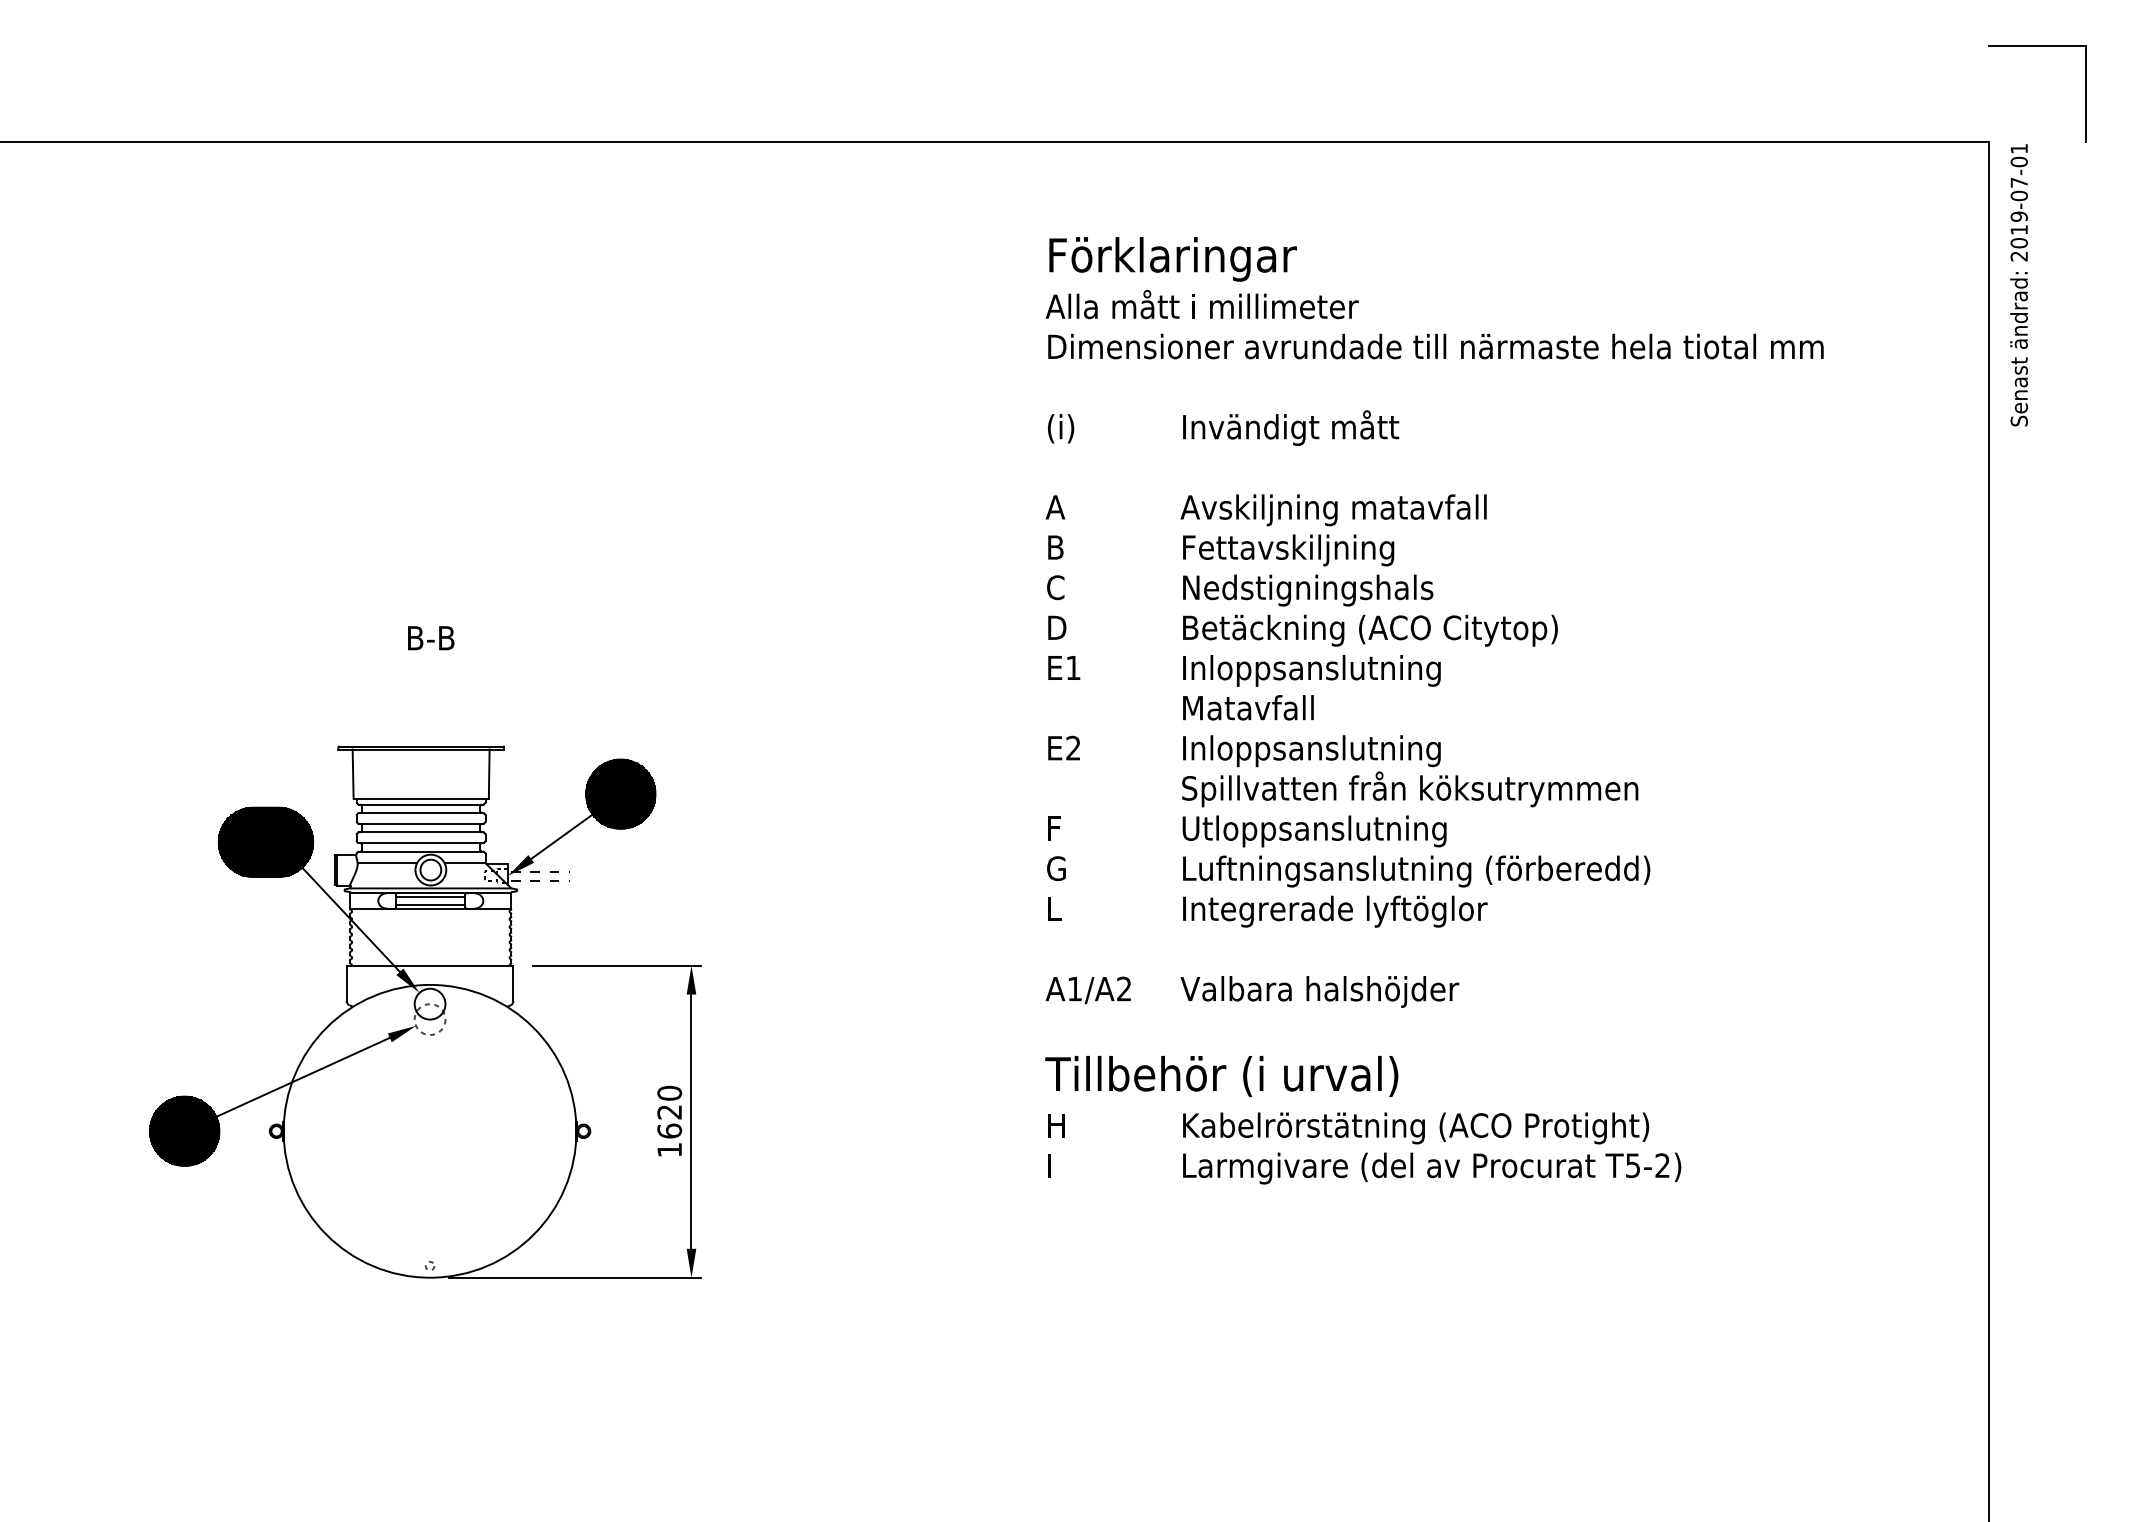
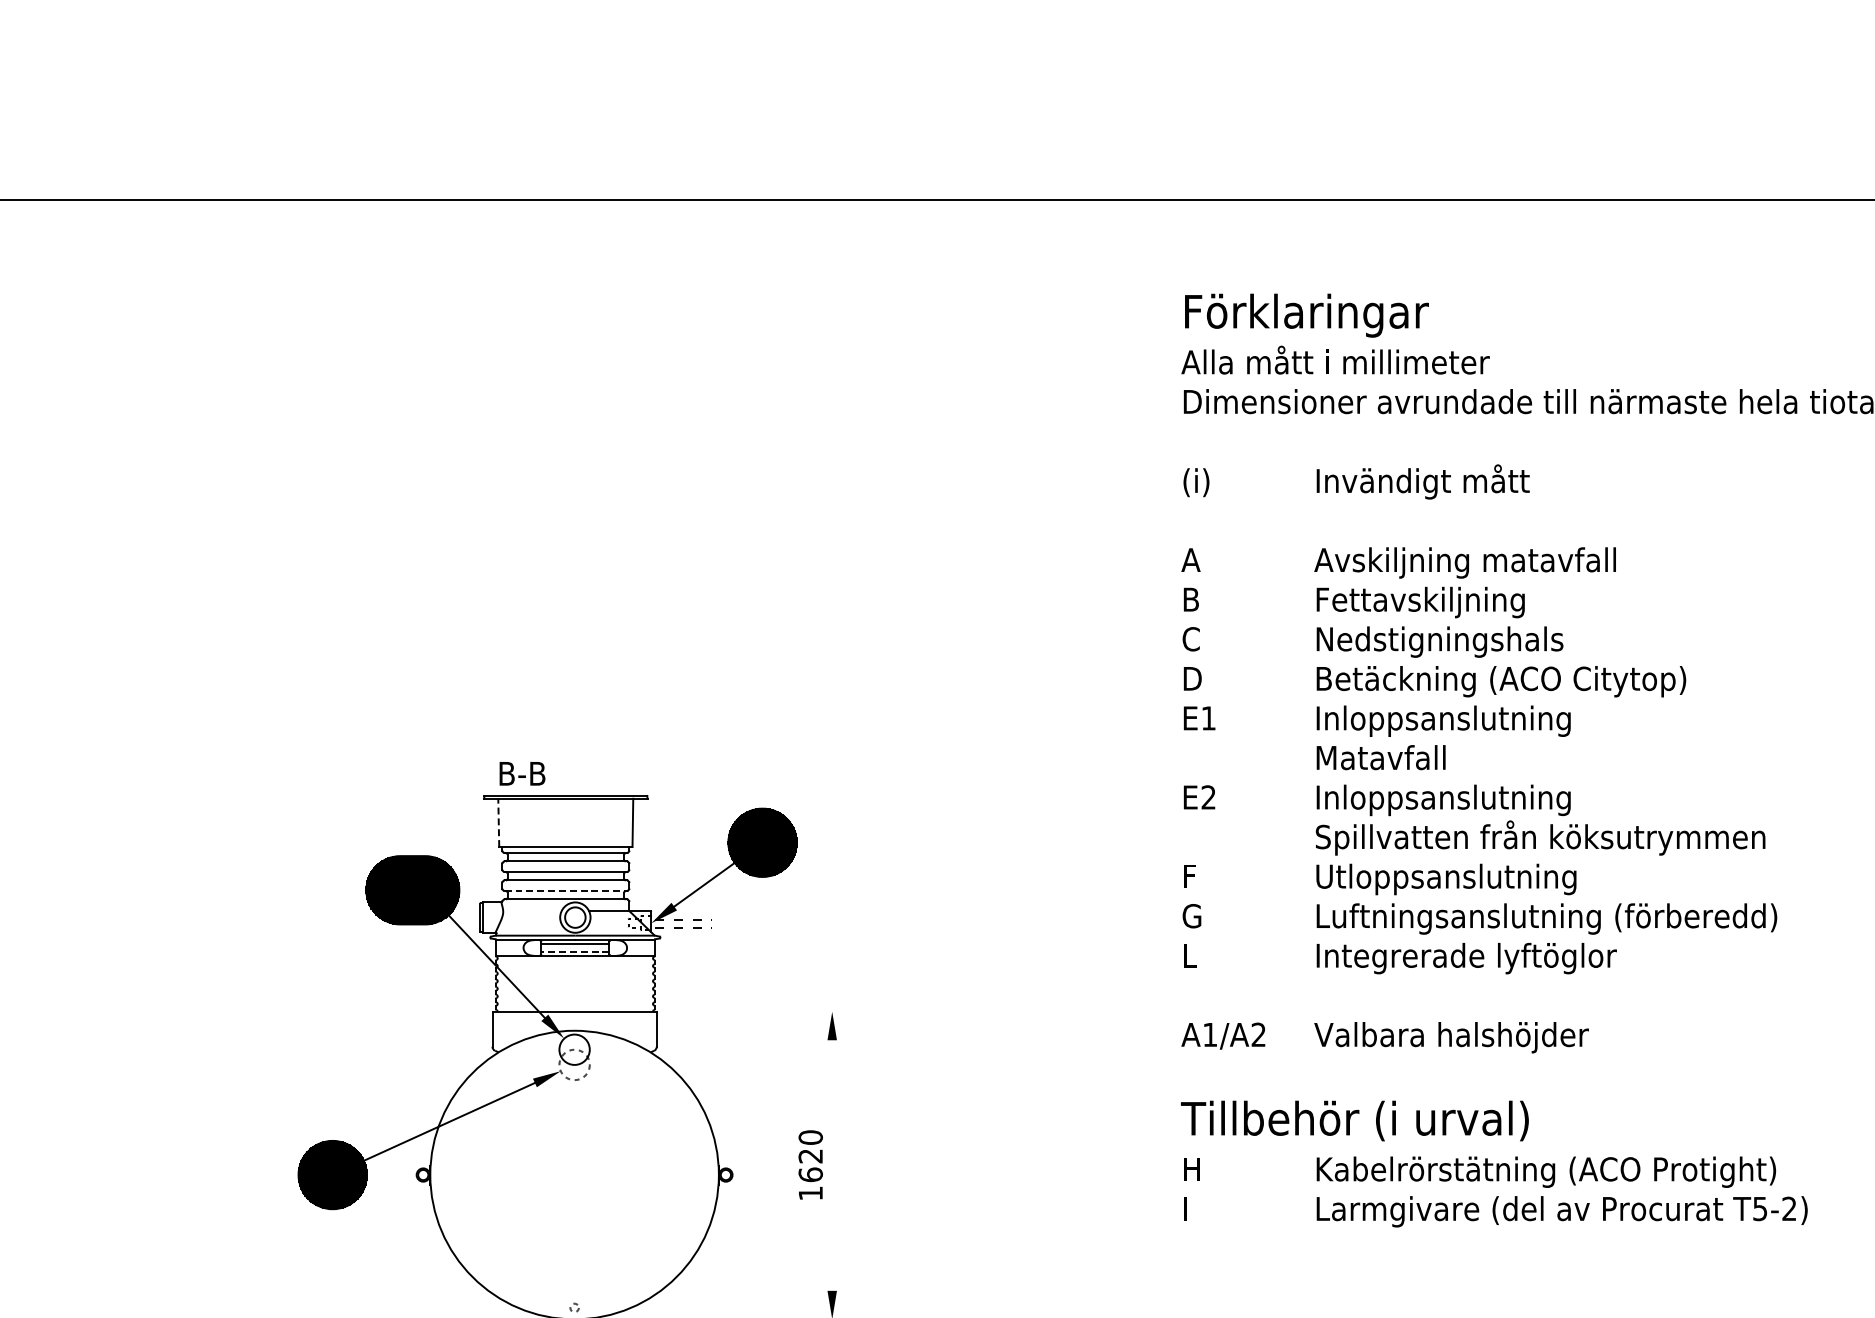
text: (431, 638) -> (522, 774), moved
line: (353, 773) -> (499, 822), solid -> dashed
line: (421, 843) -> (566, 891), solid -> dashed
line: (386, 863) -> (531, 911), removed
line: (430, 904) -> (575, 951), solid -> dashed
line: (616, 965) -> (758, 1011), removed
line: (691, 1121) -> (832, 1165), removed

